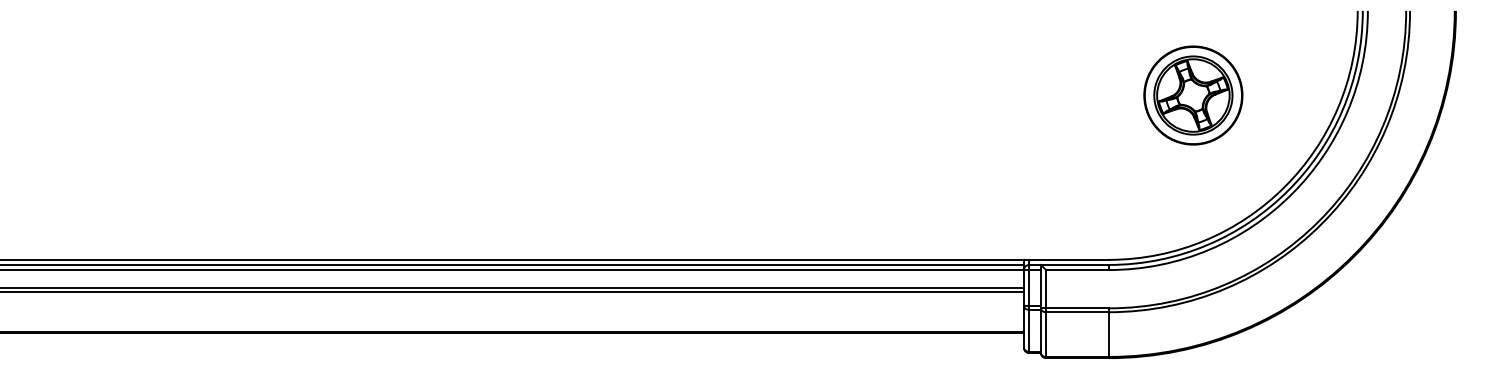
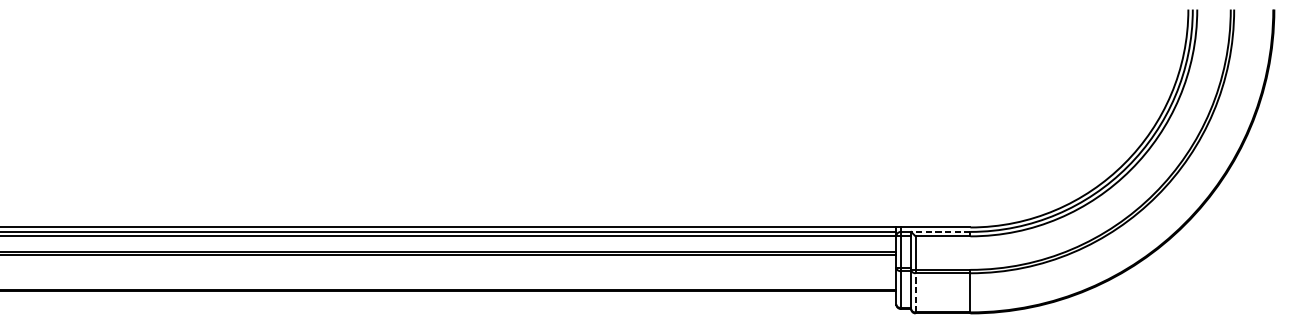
part: (1193, 95) -> (1044, 83), removed
line: (1074, 264) -> (940, 231), solid -> dashed
line: (1046, 334) -> (916, 292), solid -> dashed

